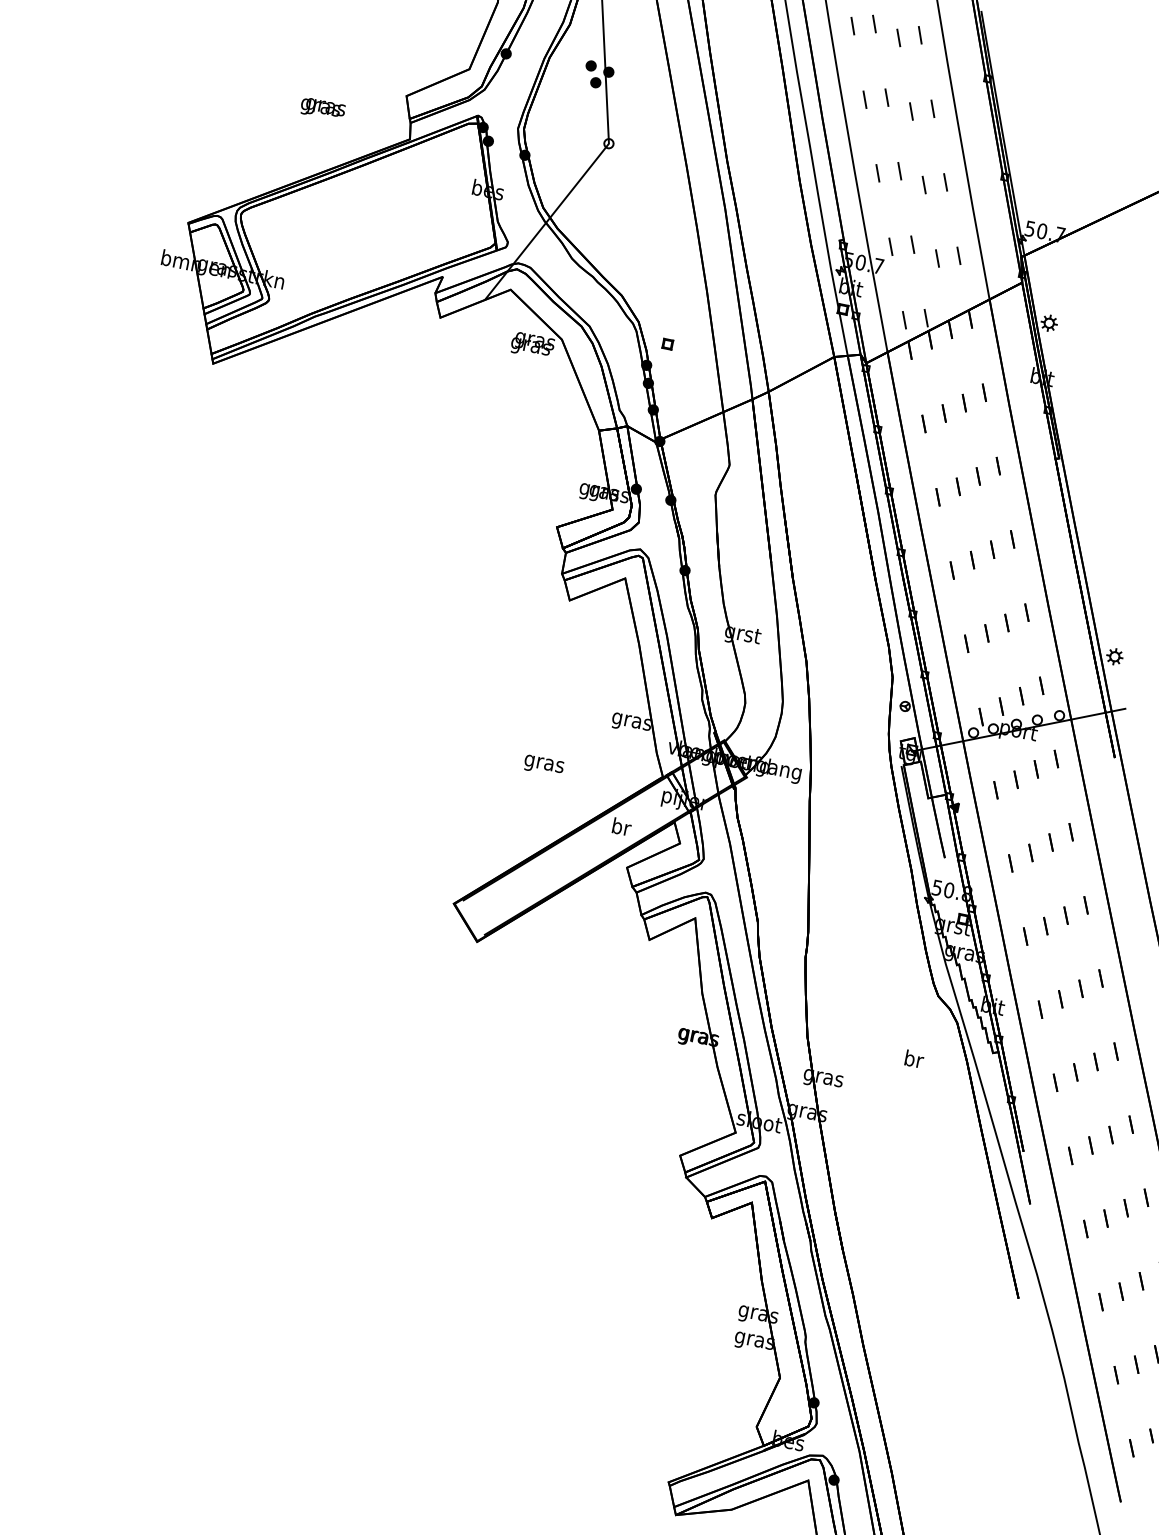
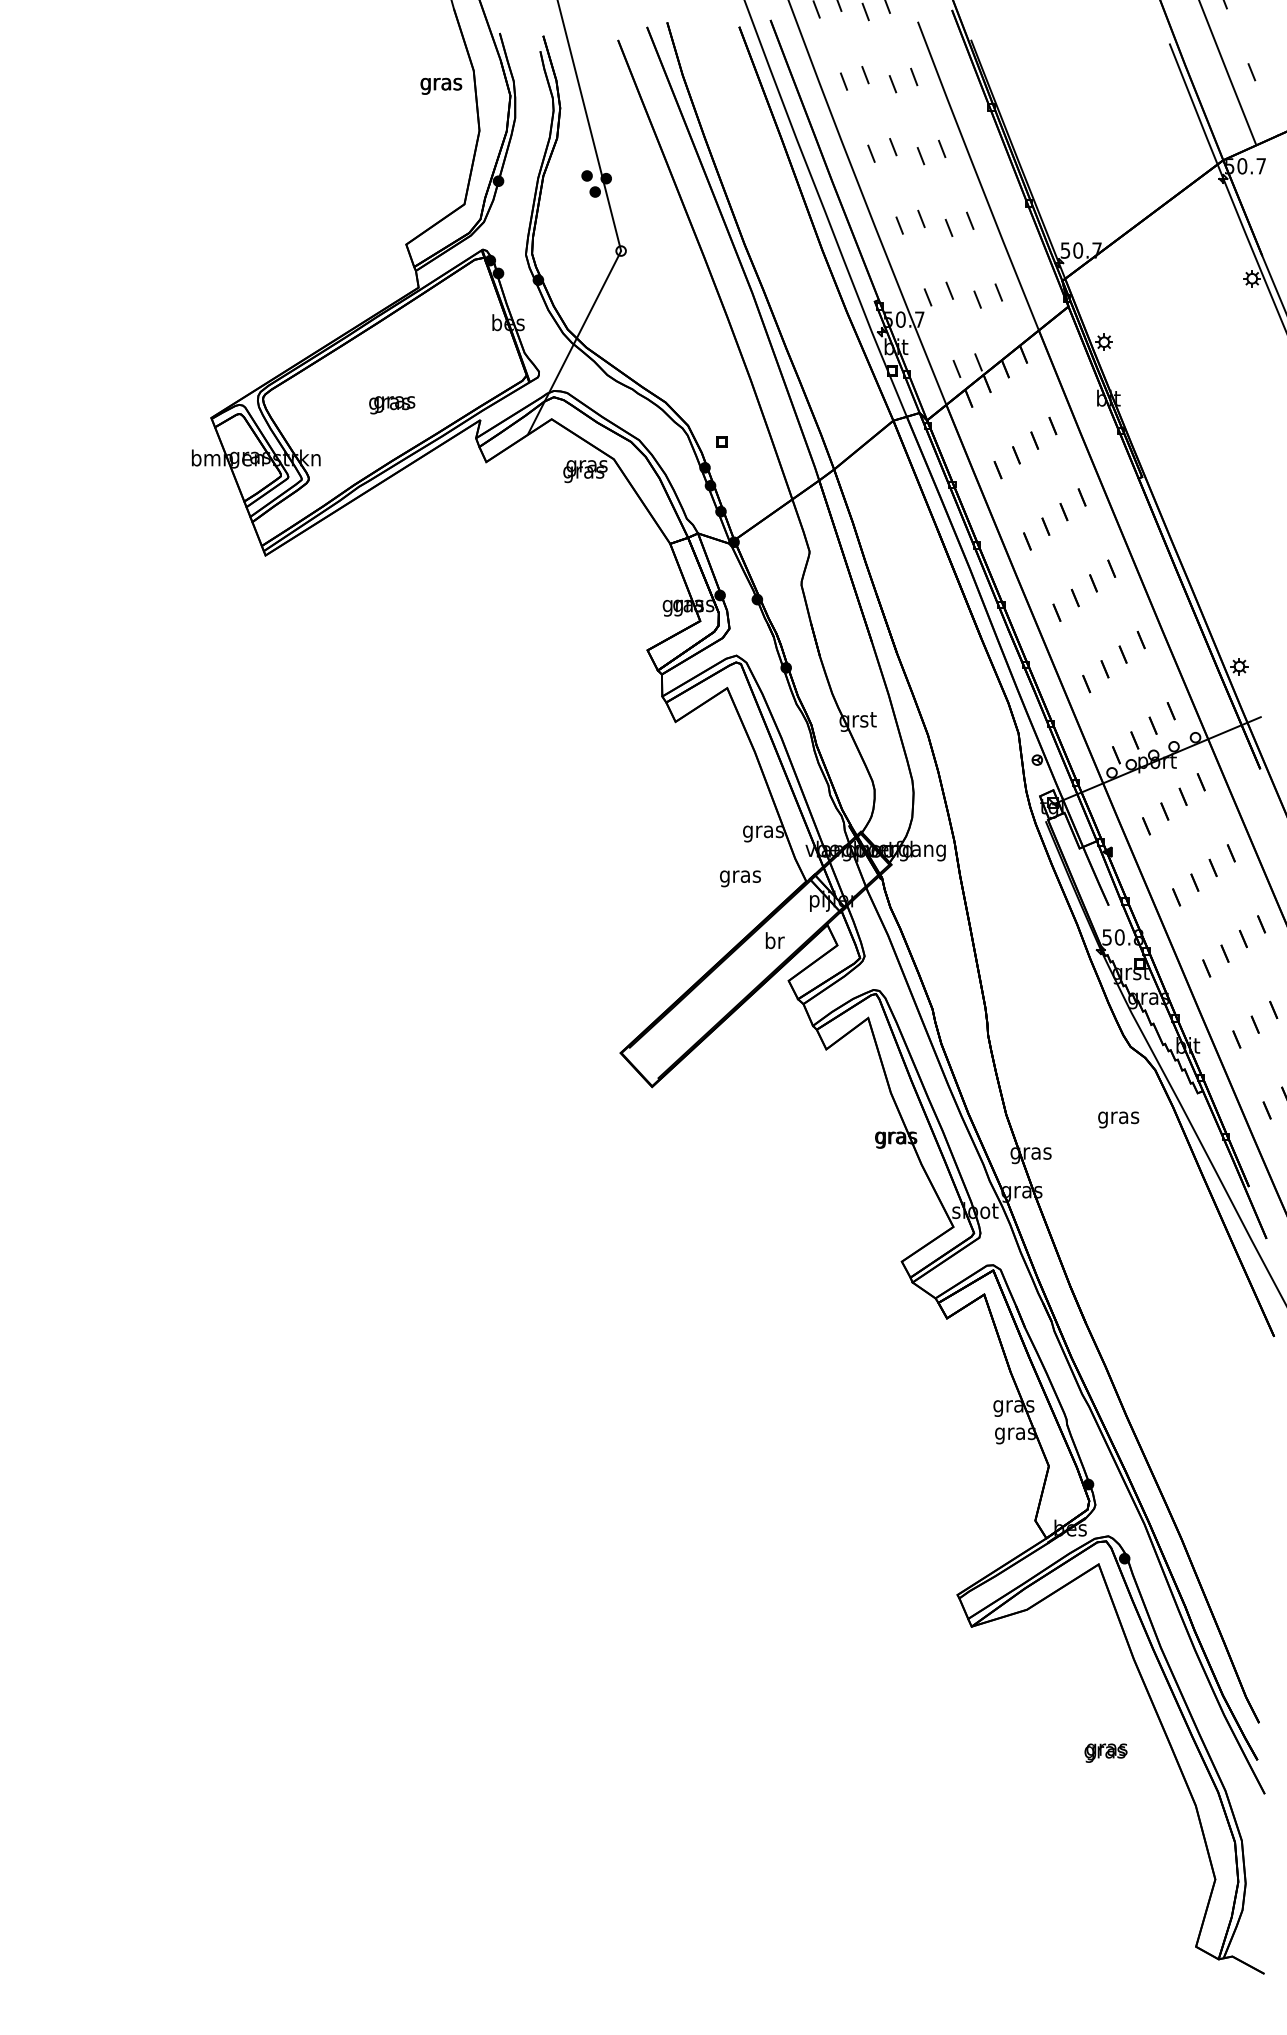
text: (323, 109) -> (392, 405), moved
text: (543, 765) -> (740, 878), moved
text: (913, 1060) -> (1118, 1117), br -> gras

